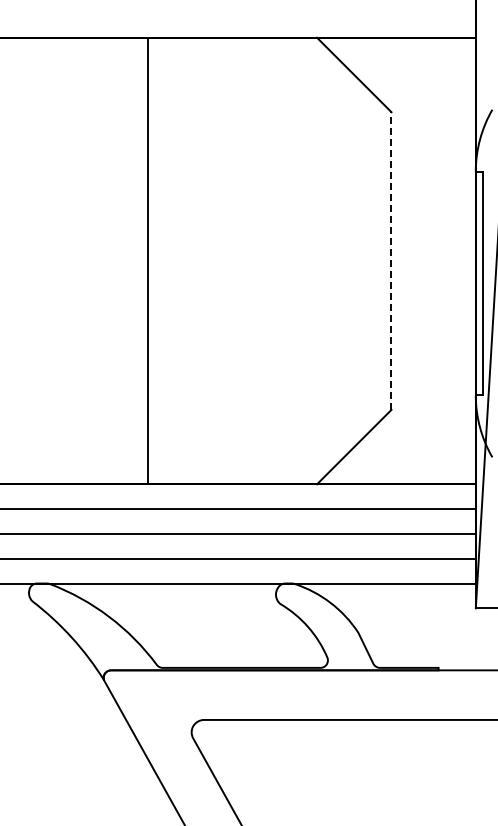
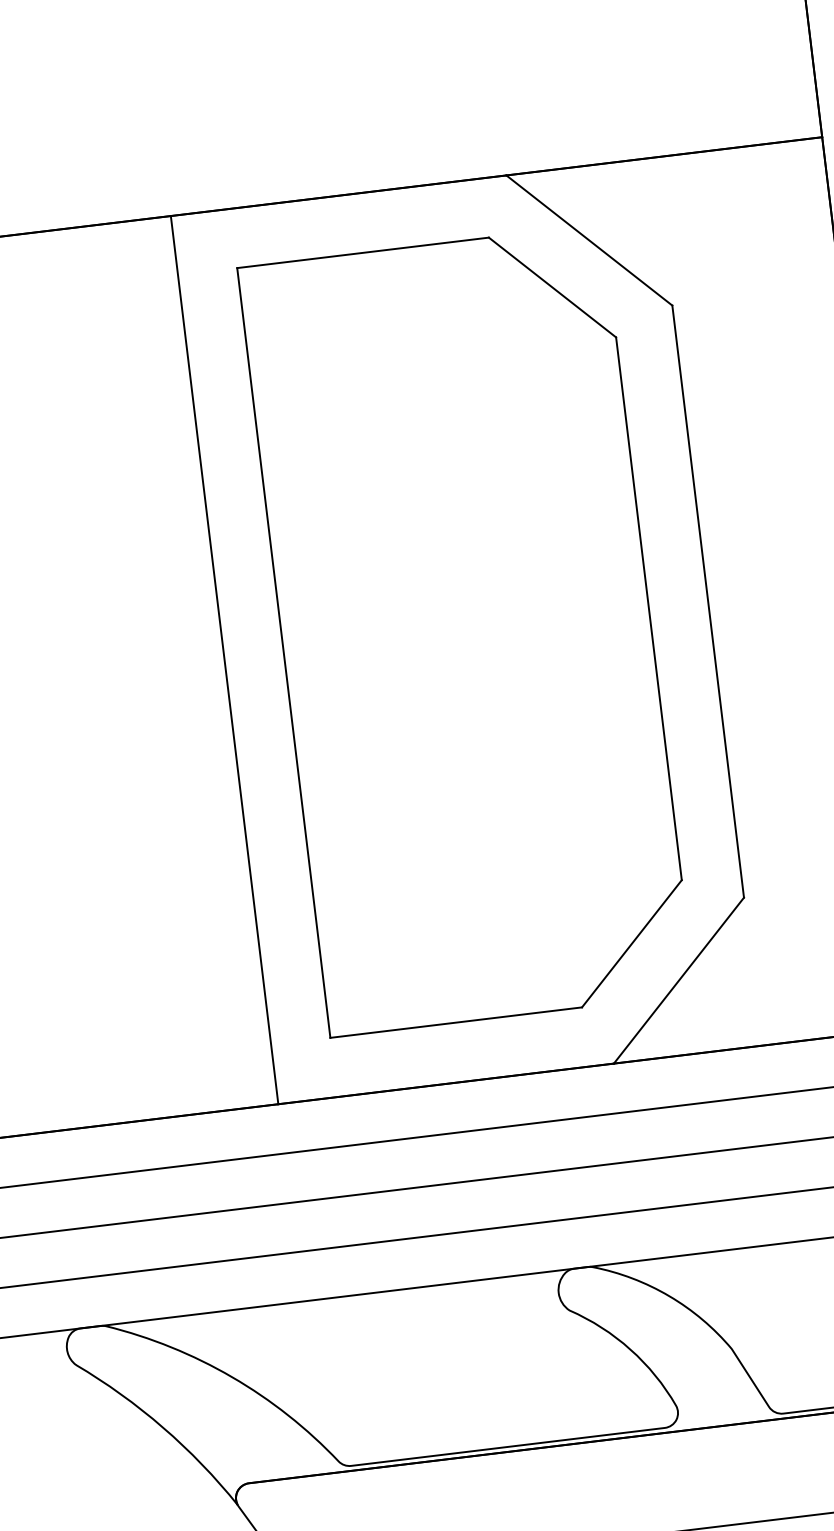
part: (269, 260) -> (465, 629), added
line: (391, 261) -> (708, 602), dashed -> solid

